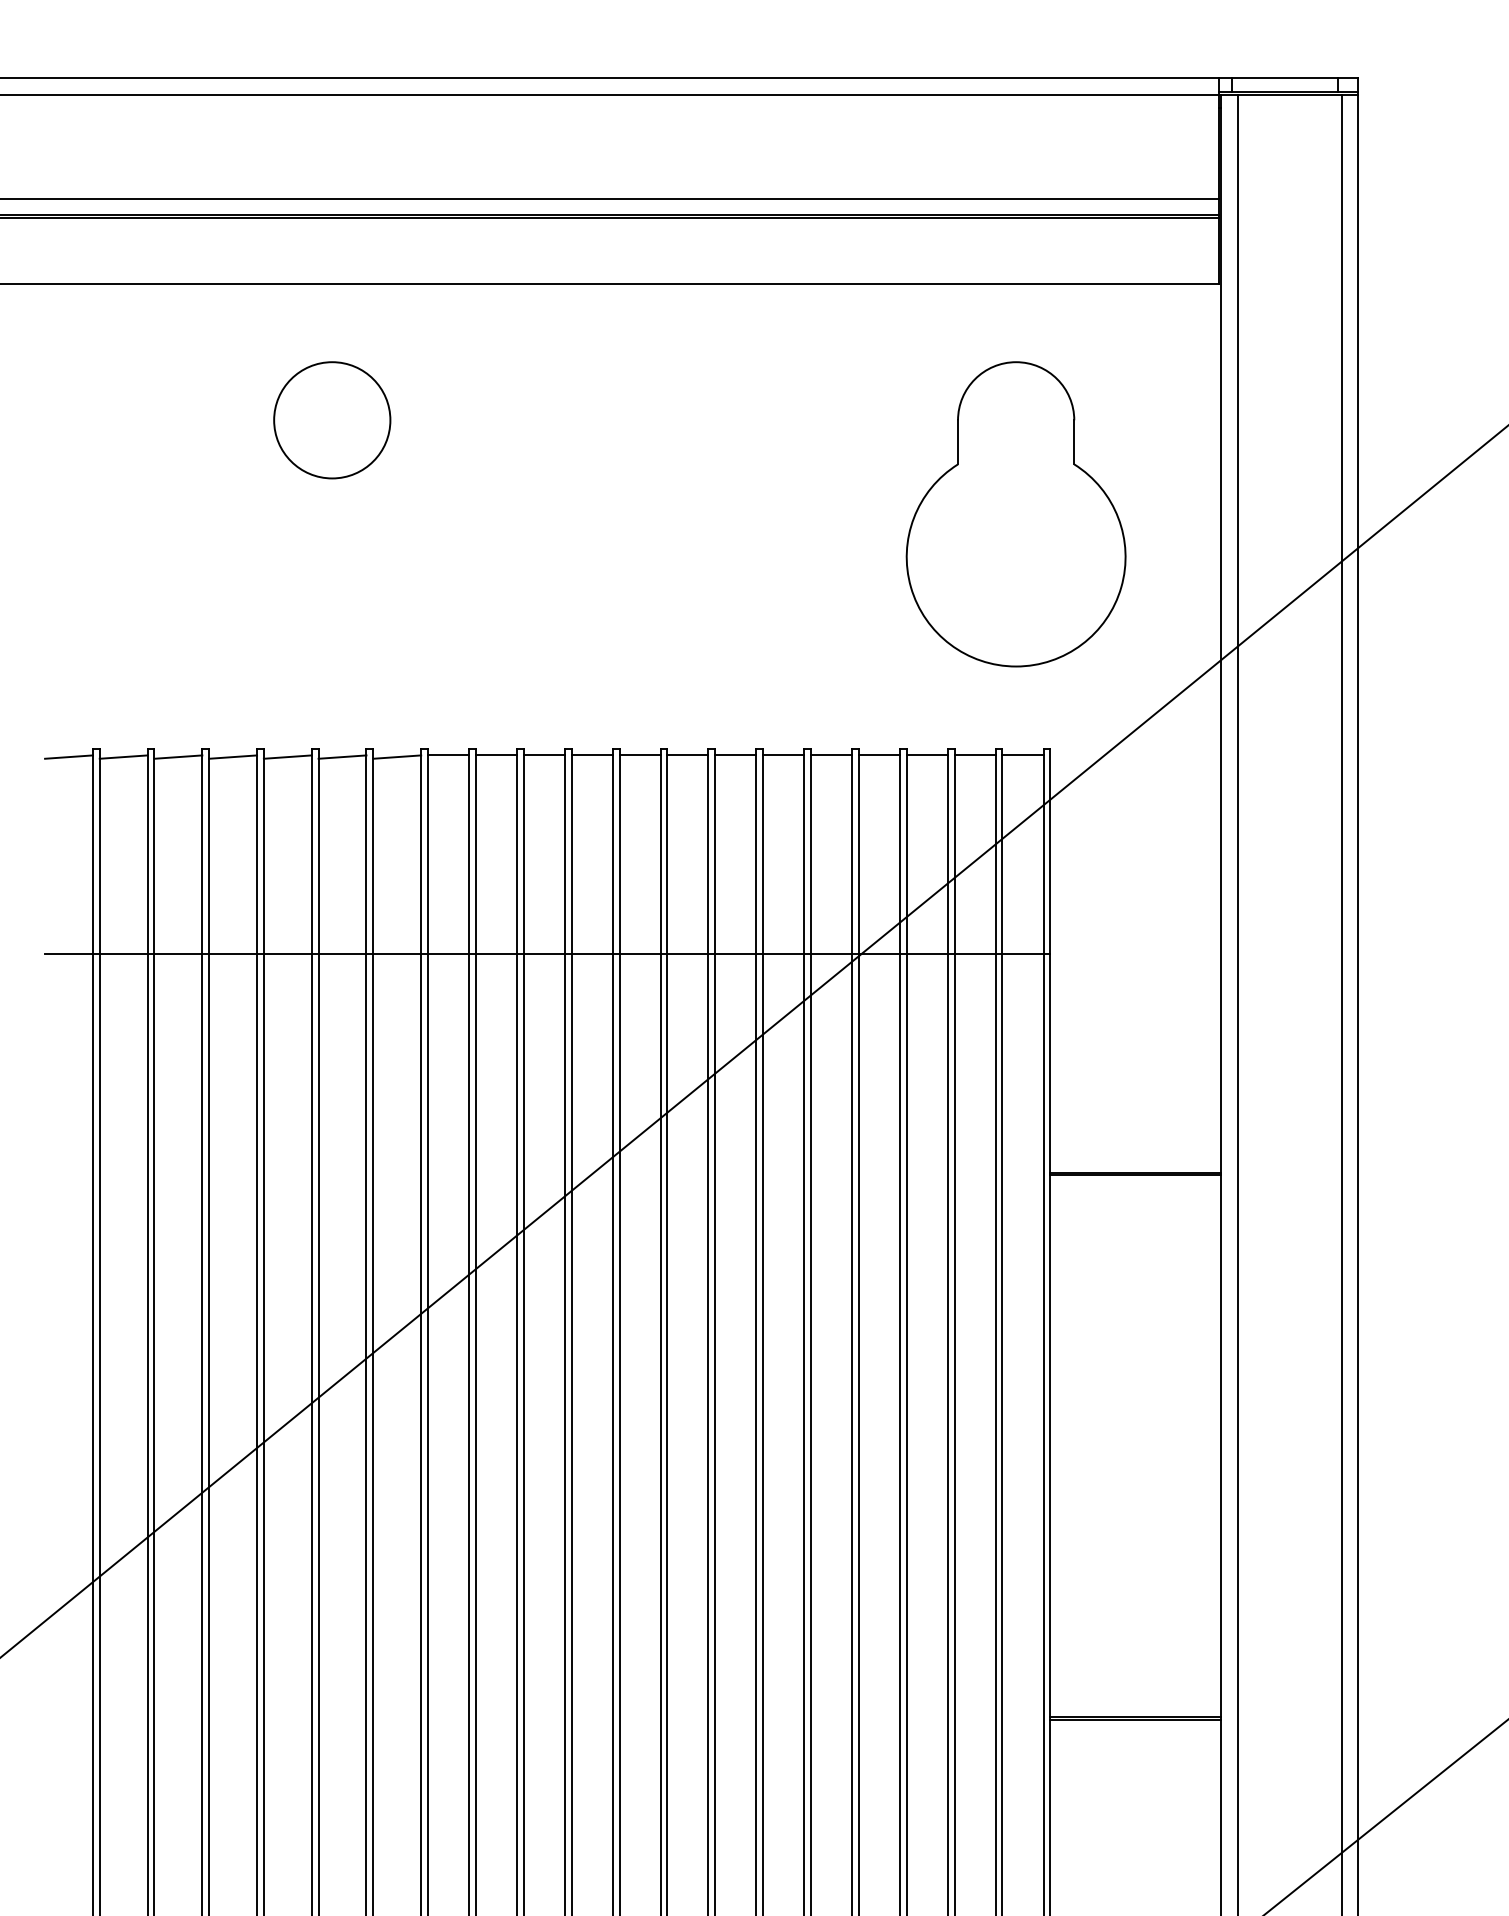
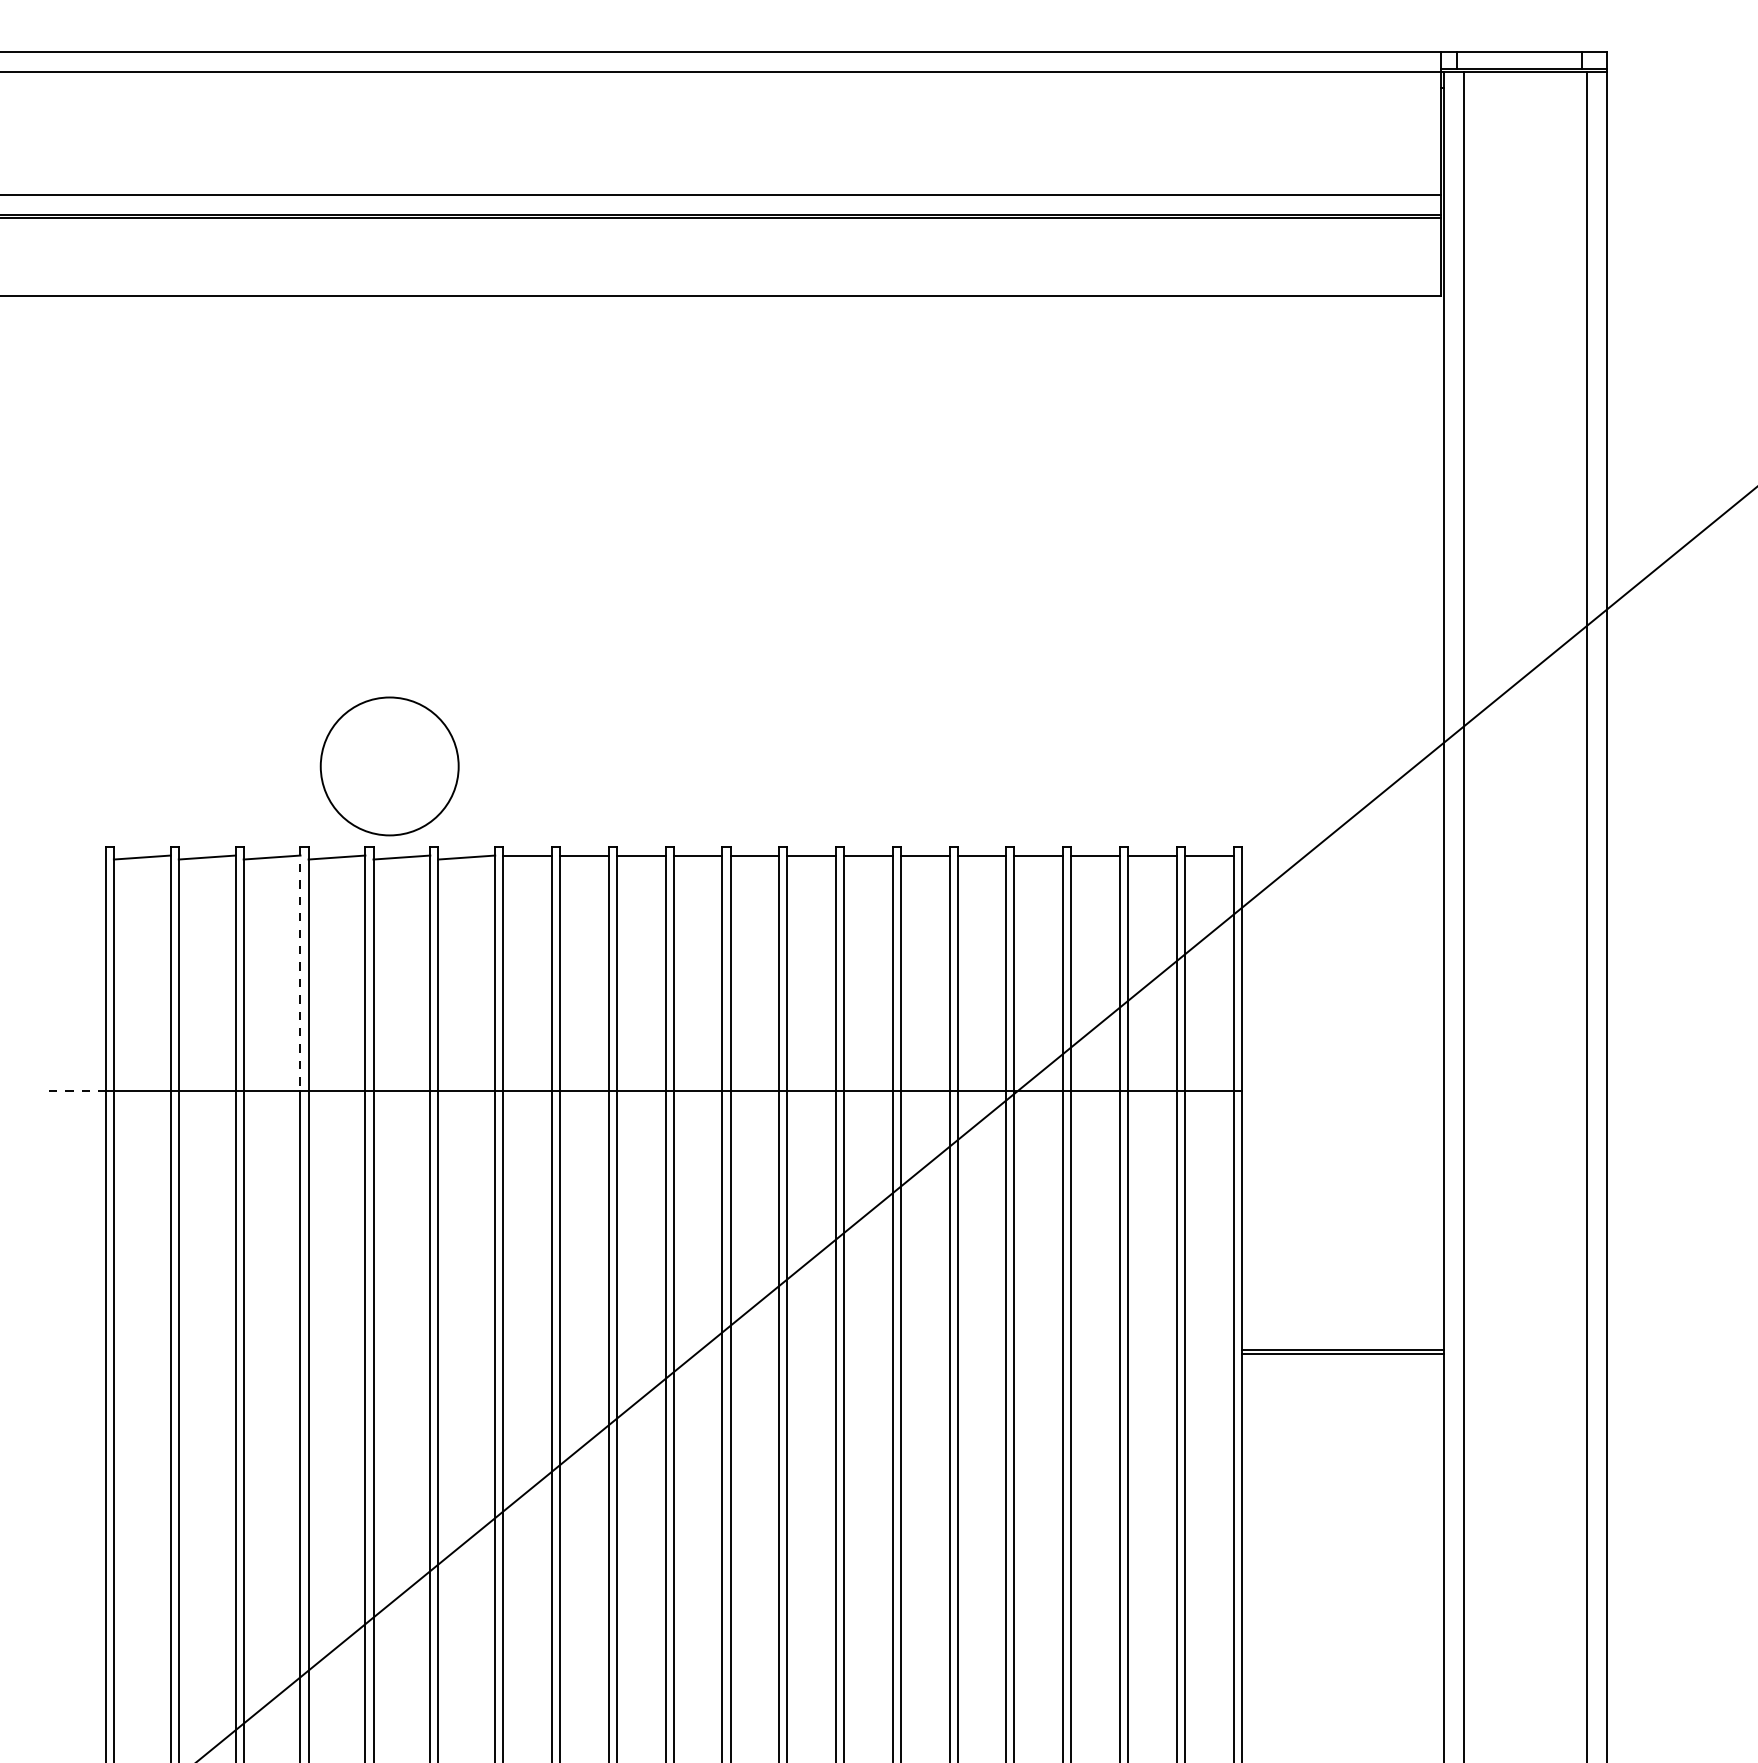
circle: (332, 420) -> (389, 766), moved
part: (1015, 514) -> (1200, 569), removed
line: (68, 756) -> (76, 856), removed
line: (257, 851) -> (301, 969), solid -> dashed
line: (68, 953) -> (76, 1090), solid -> dashed

